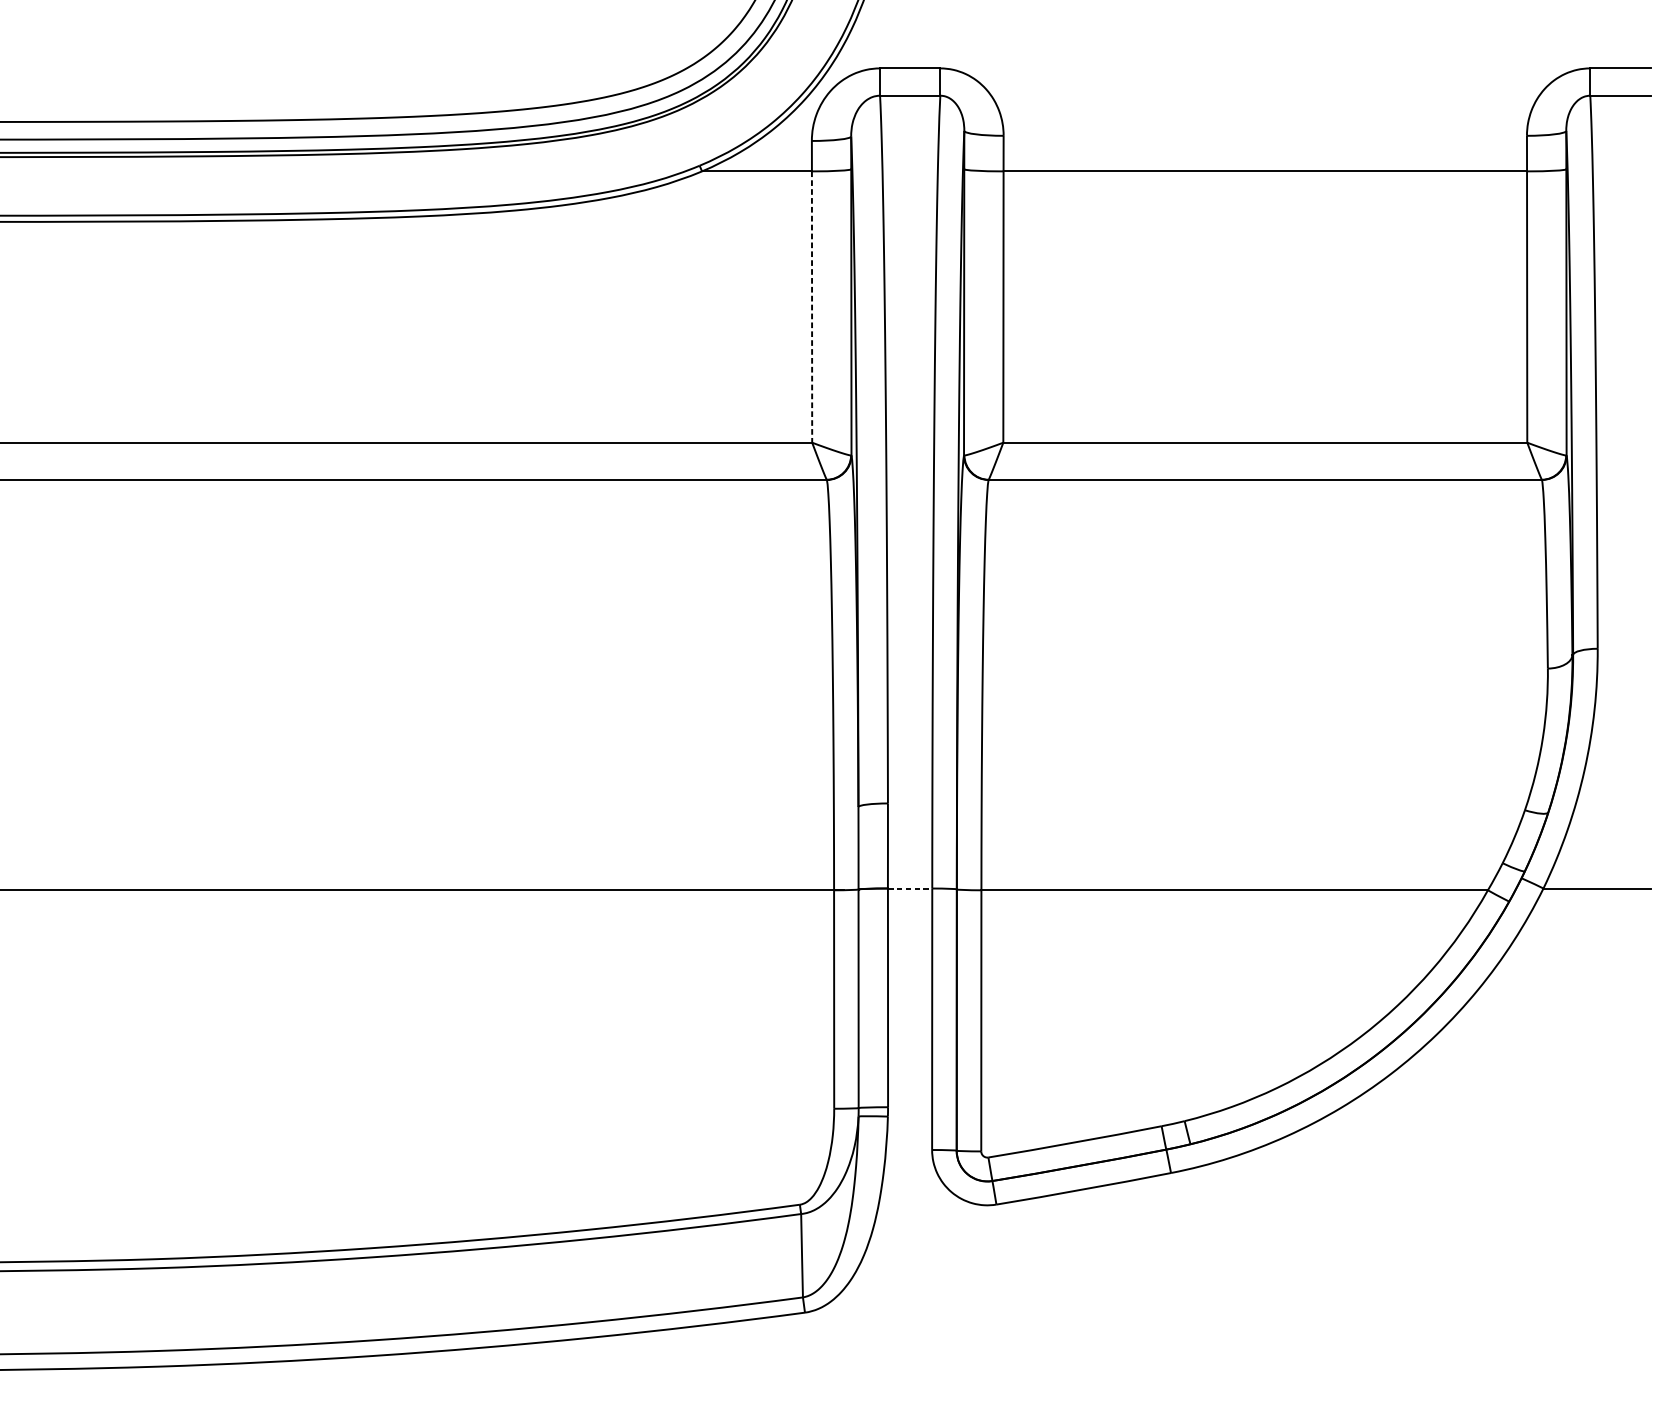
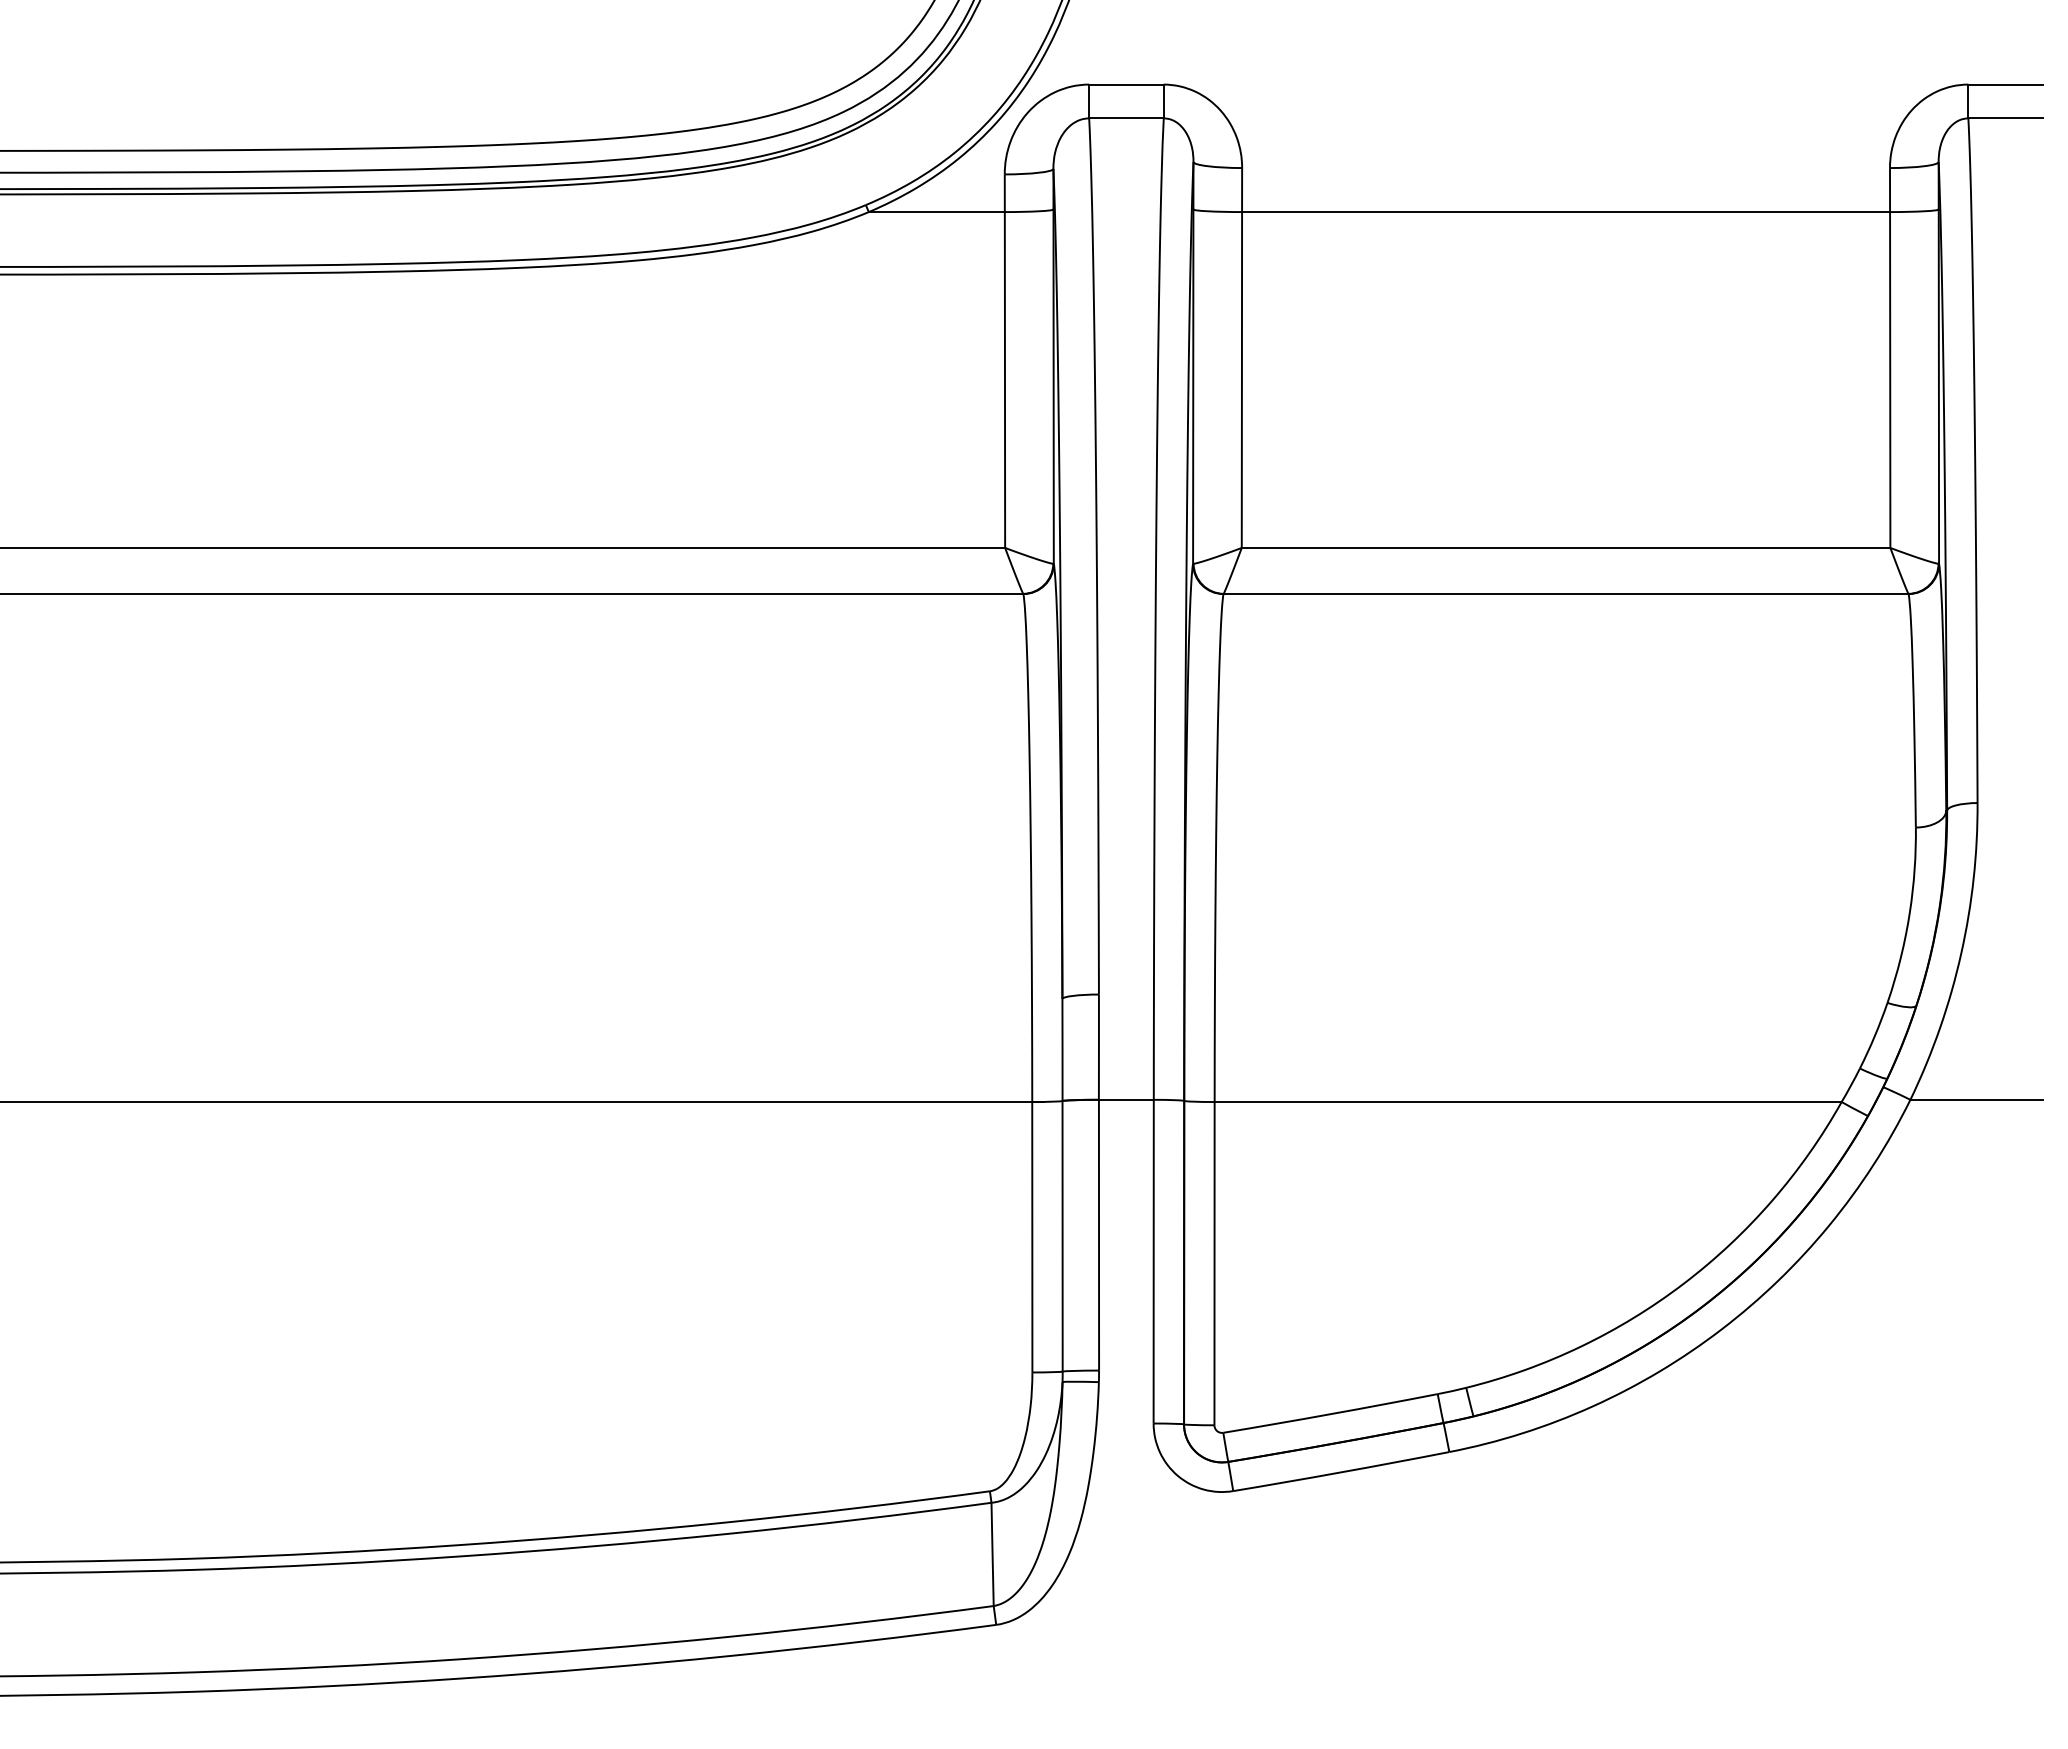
line: (811, 307) -> (1004, 380), dashed -> solid
line: (910, 888) -> (1126, 1099), dashed -> solid

